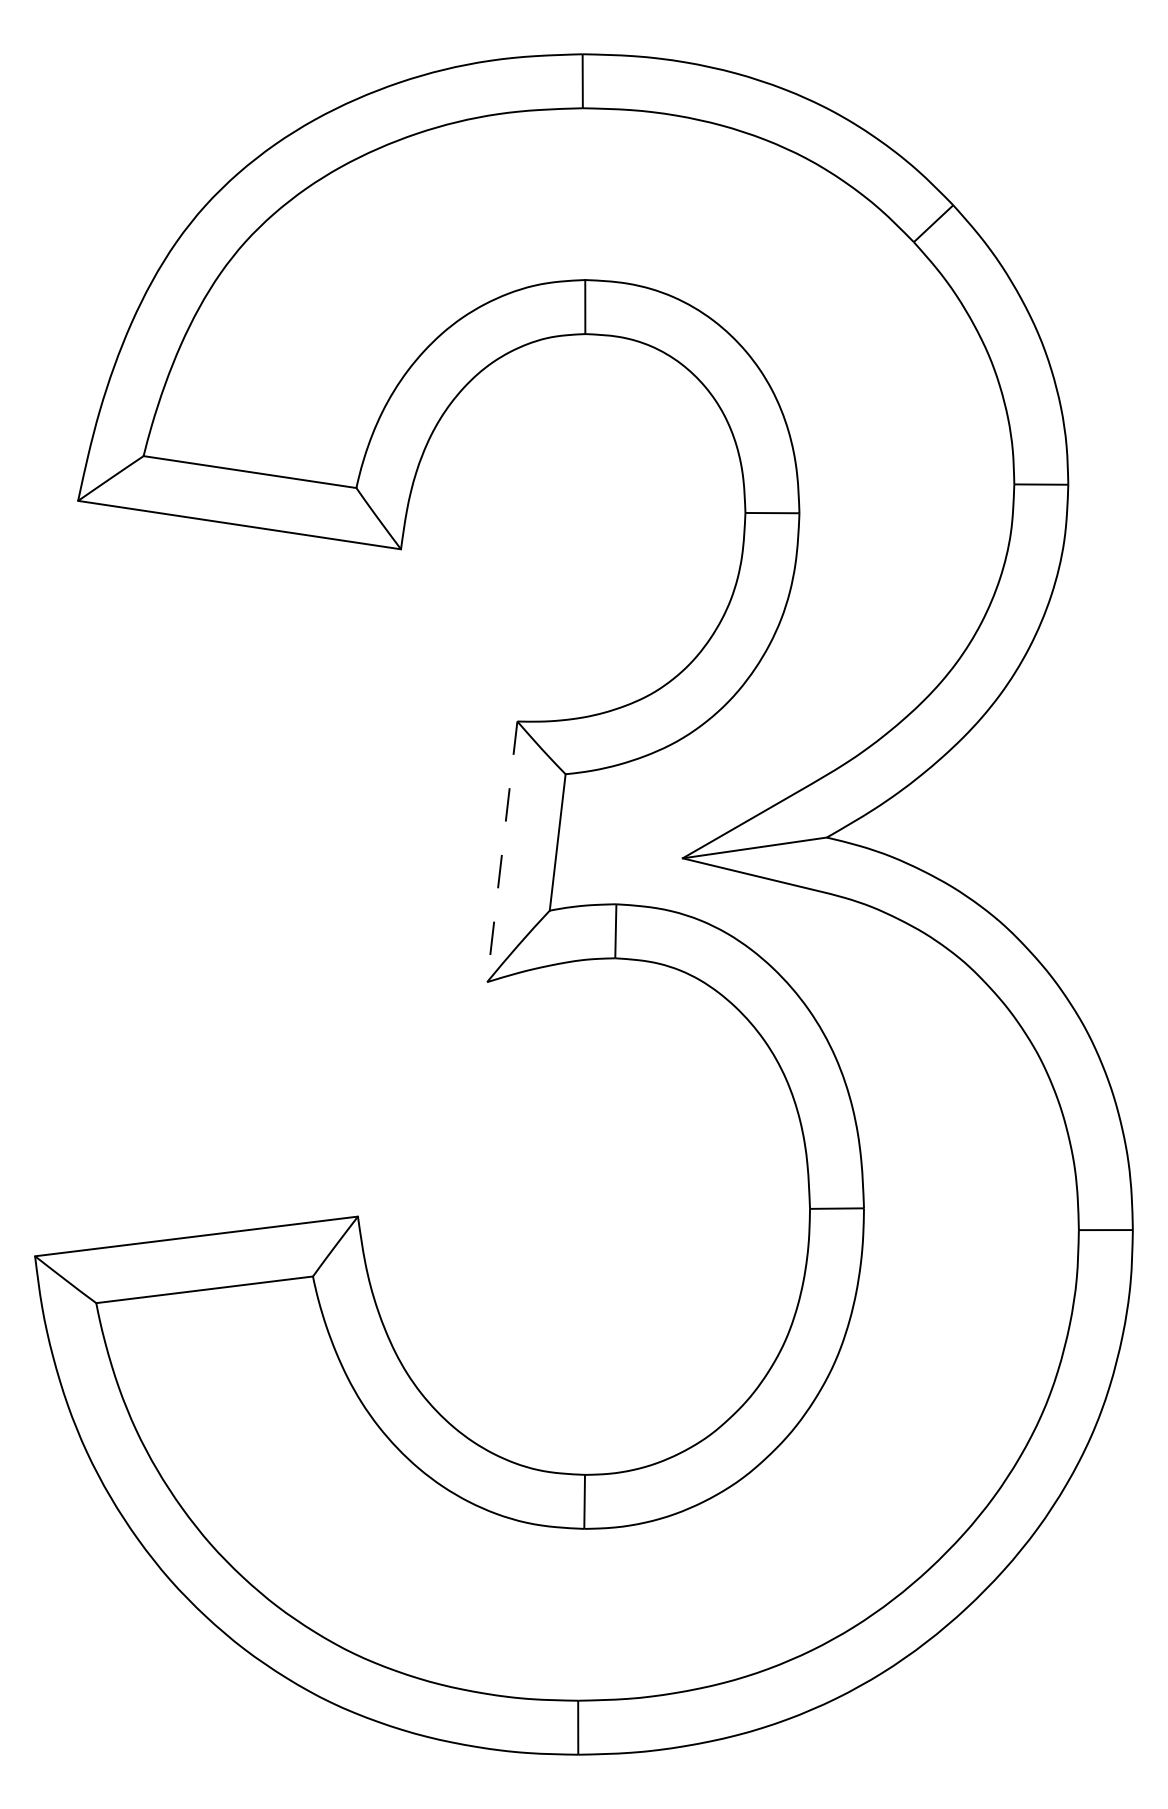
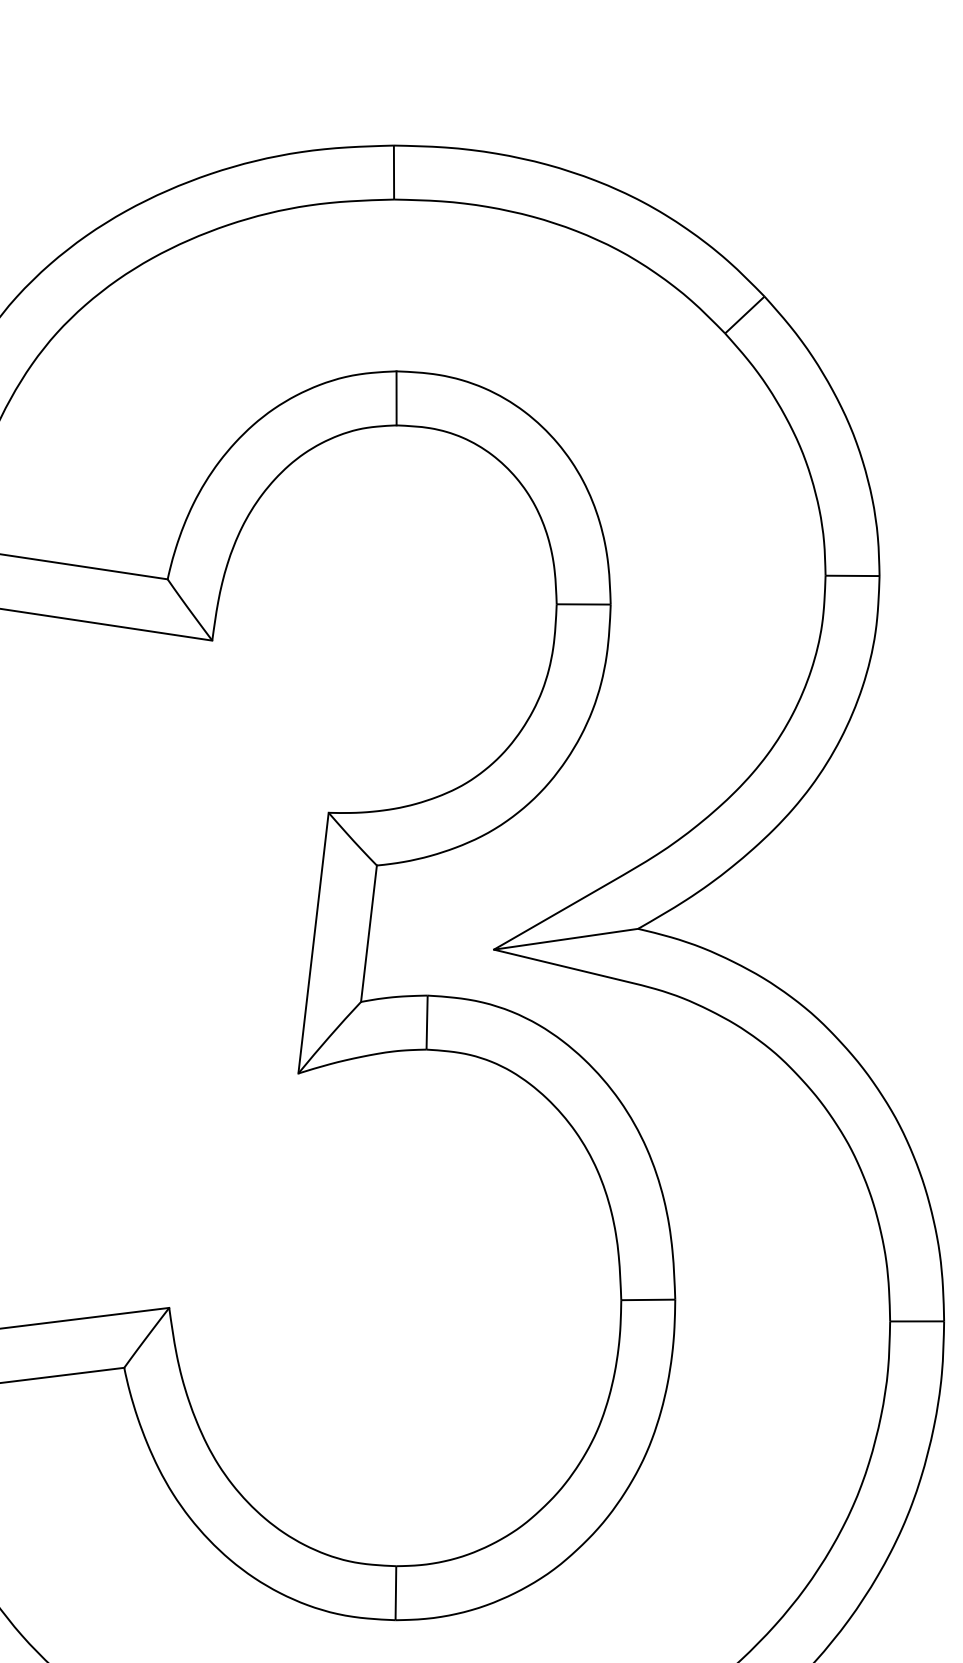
line: (502, 852) -> (313, 943), dashed -> solid

